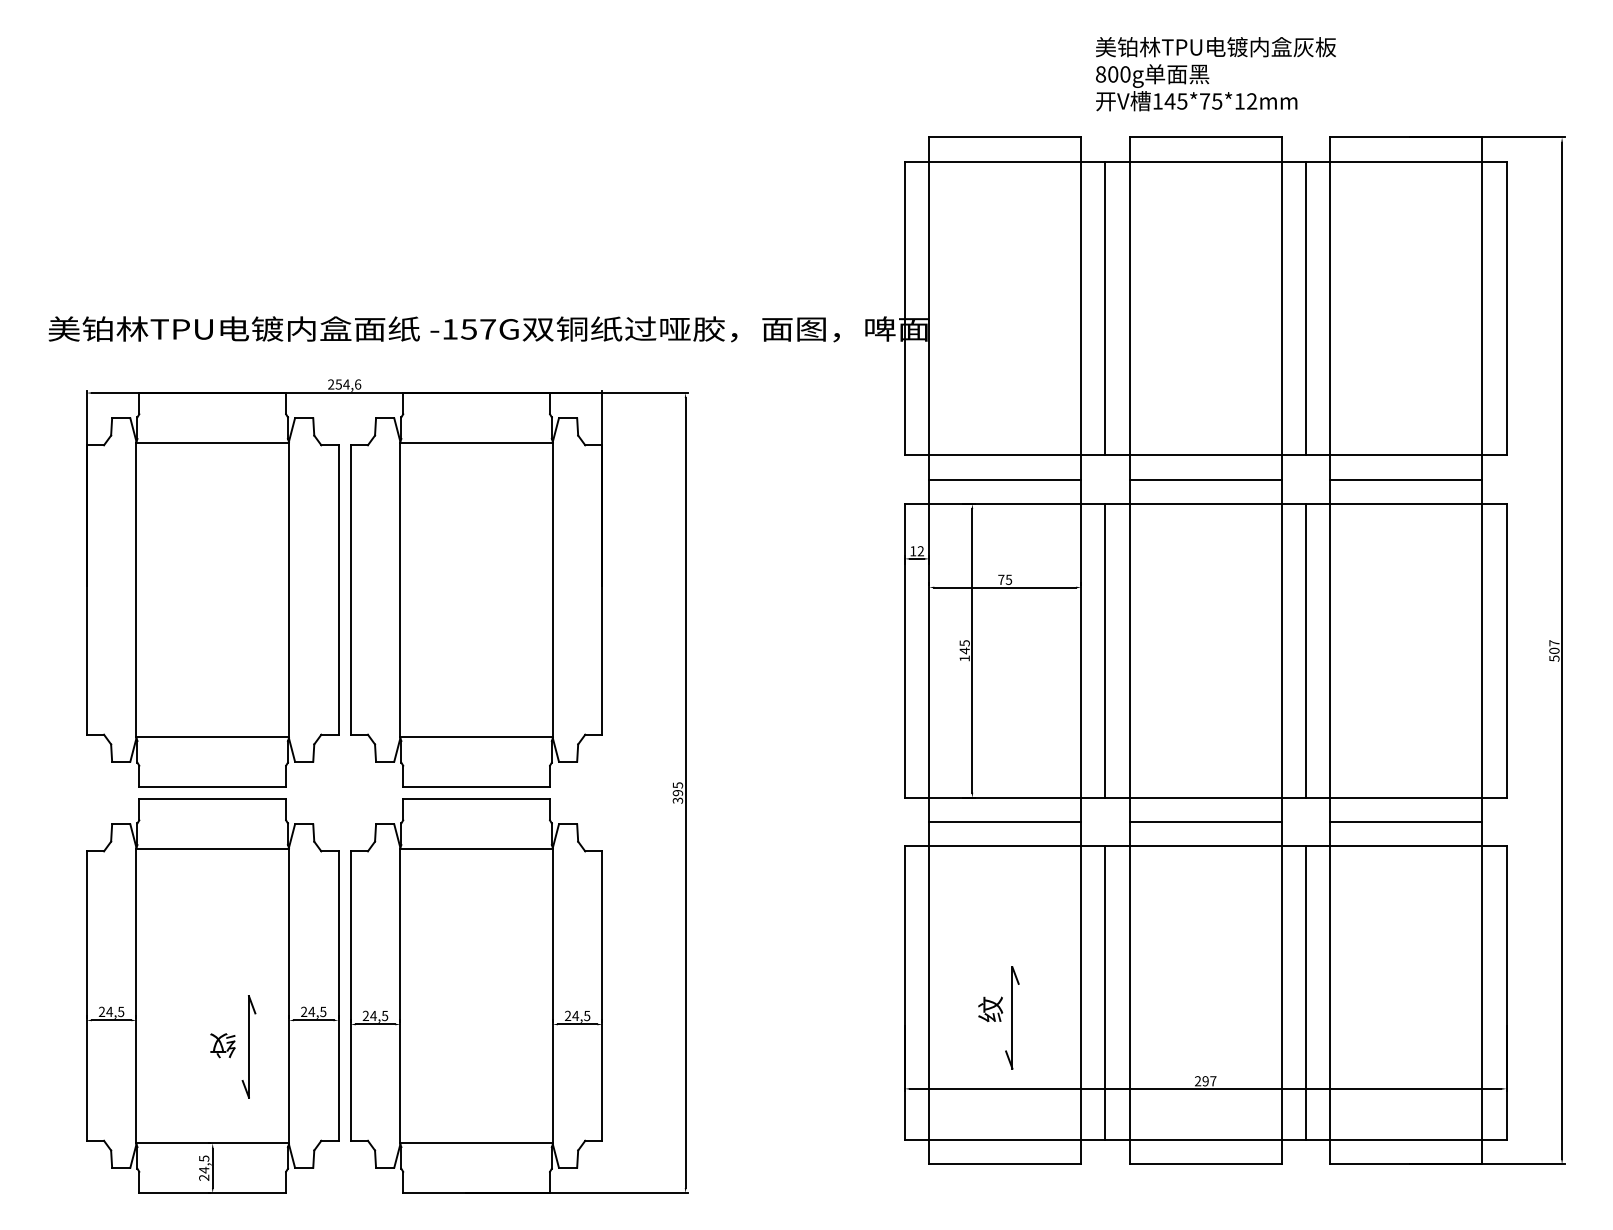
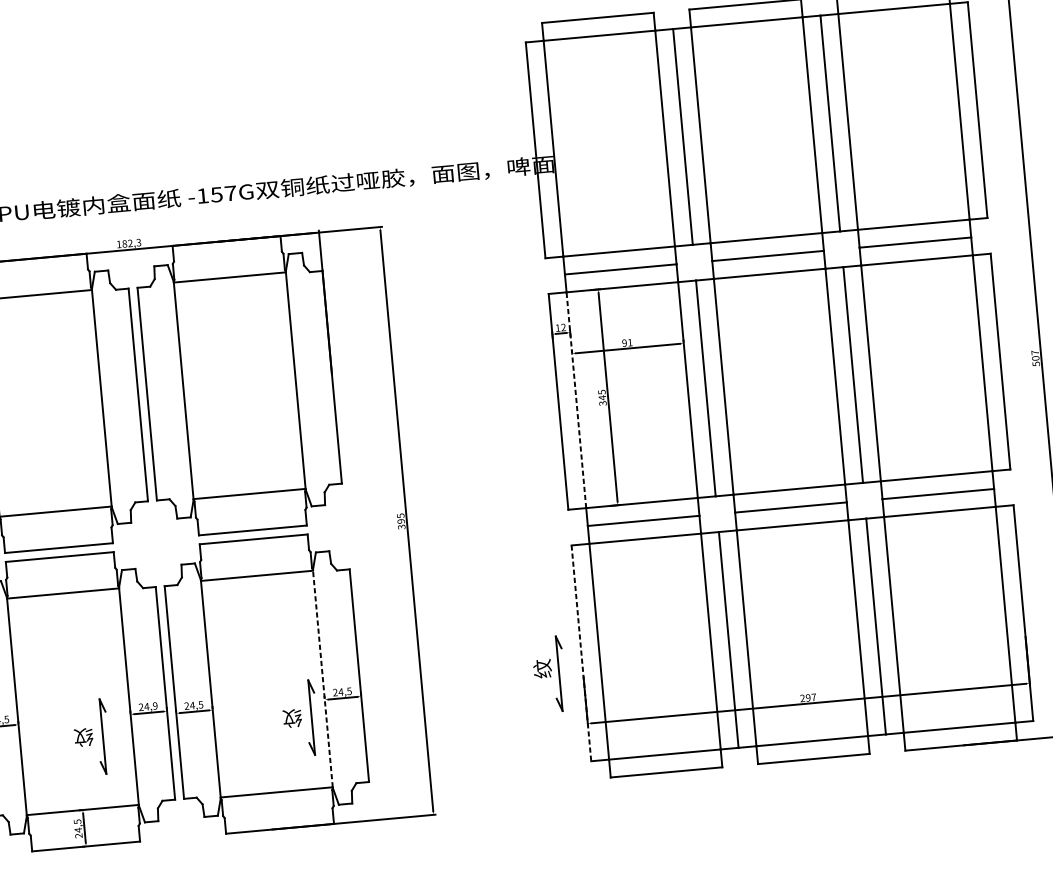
text: (344, 384) -> (128, 243), 254,6 -> 182,3
text: (1005, 579) -> (627, 342), 75 -> 91
line: (929, 650) -> (576, 399), solid -> dashed
text: (964, 658) -> (602, 403), 145 -> 345
line: (904, 993) -> (581, 653), solid -> dashed
line: (552, 995) -> (322, 678), solid -> dashed
text: (323, 1011) -> (155, 705), 24,5 -> 24,9
part: (998, 1017) -> (548, 674), moved
part: (517, 1046) -> (300, 718), added

